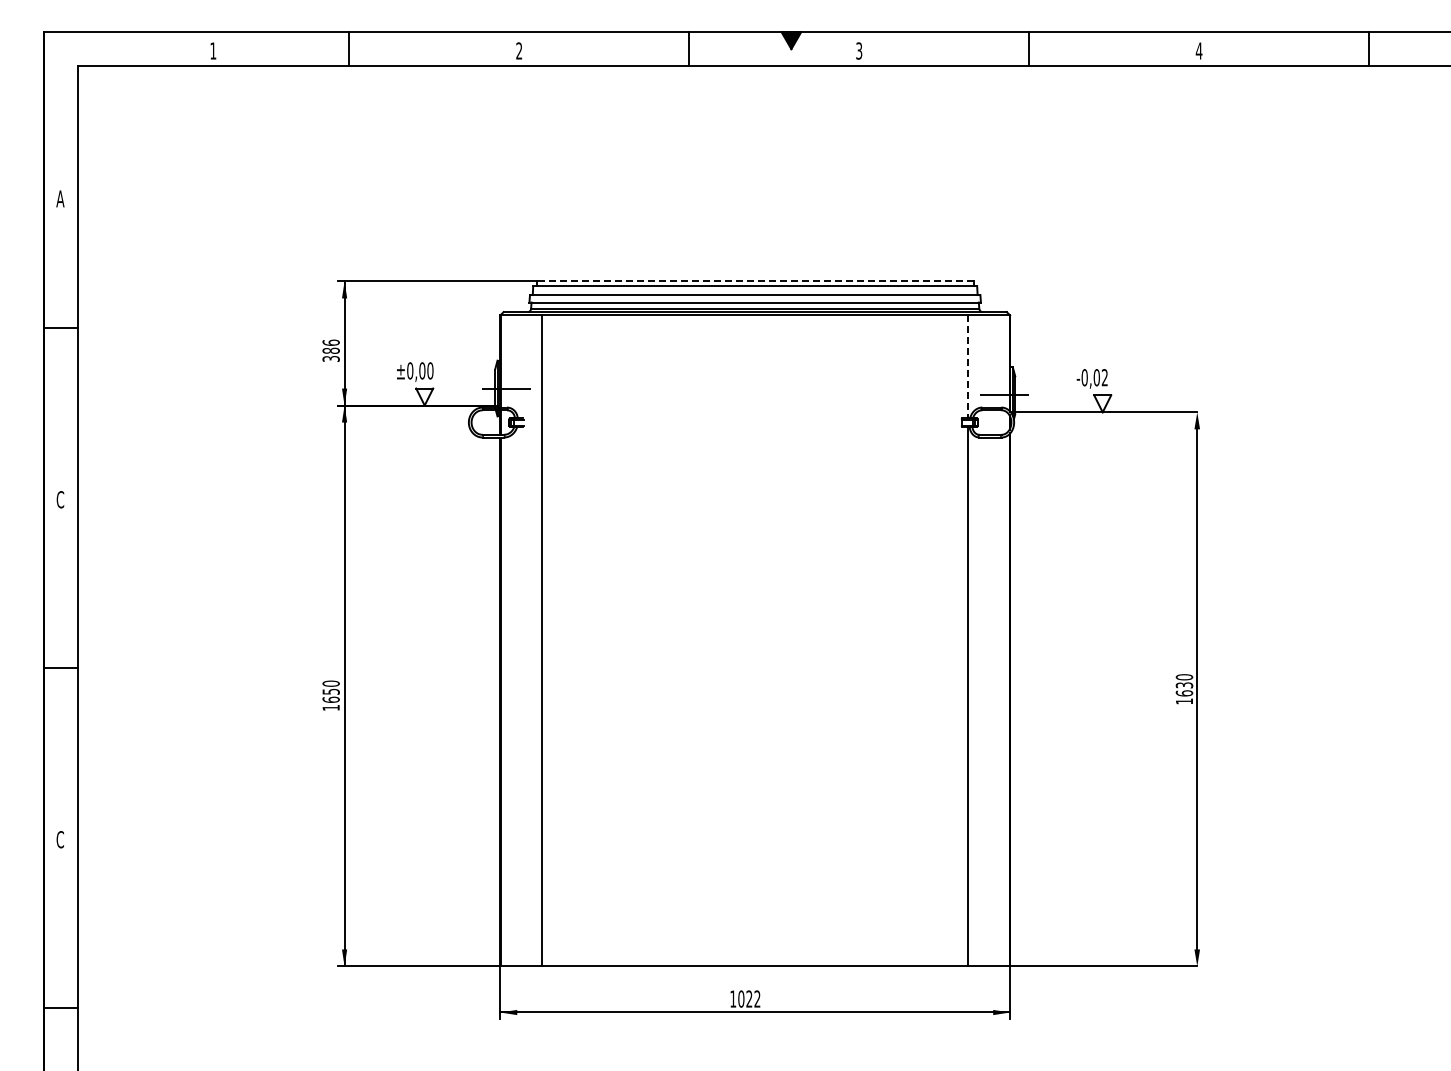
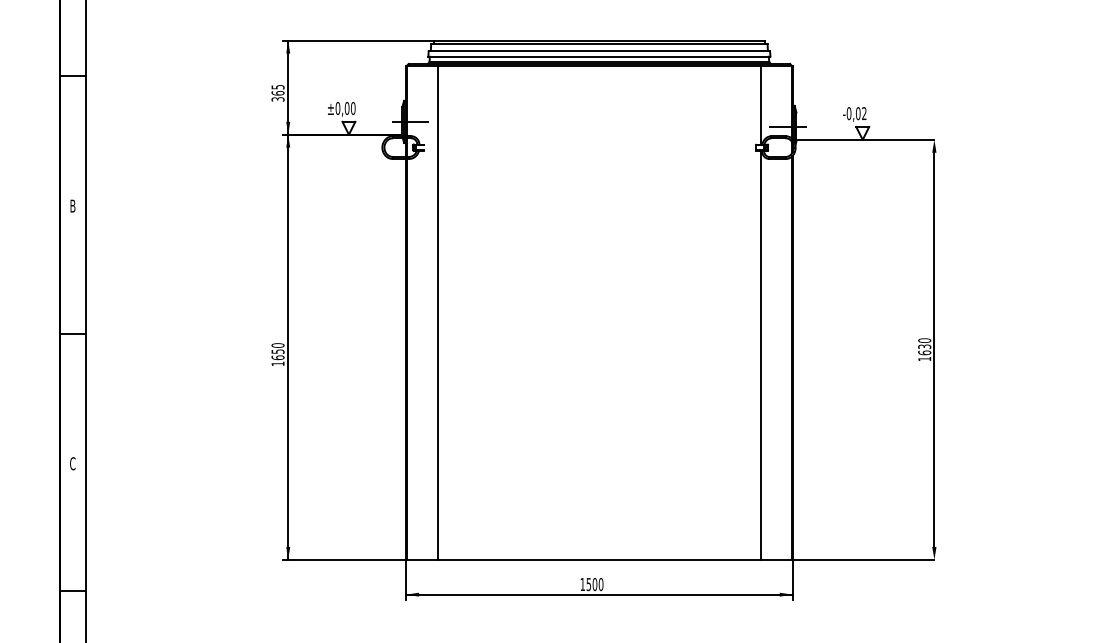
line: (755, 281) -> (599, 40), dashed -> solid
text: (330, 346) -> (277, 89), 386 -> 365
line: (968, 366) -> (761, 105), dashed -> solid
text: (60, 499) -> (72, 205), C -> B
text: (749, 998) -> (595, 584), 1022 -> 1500

